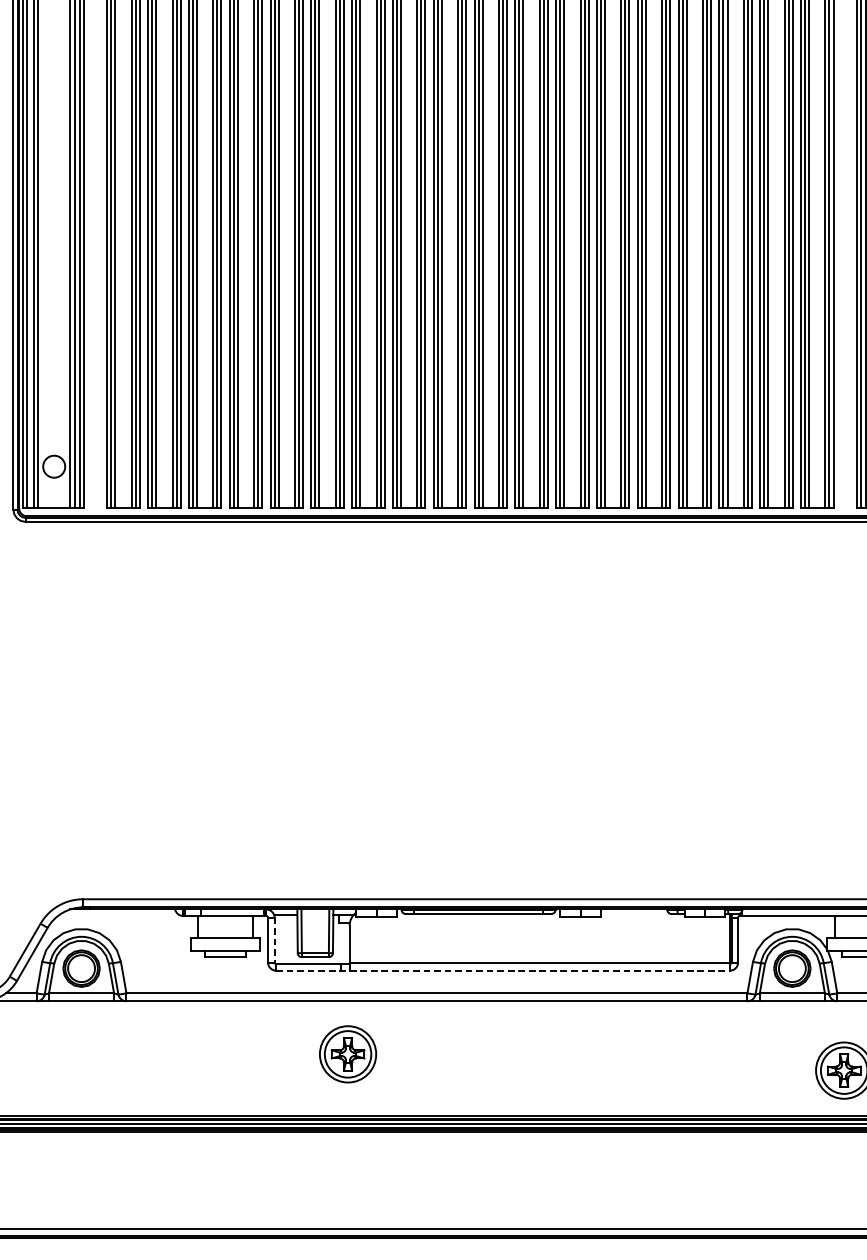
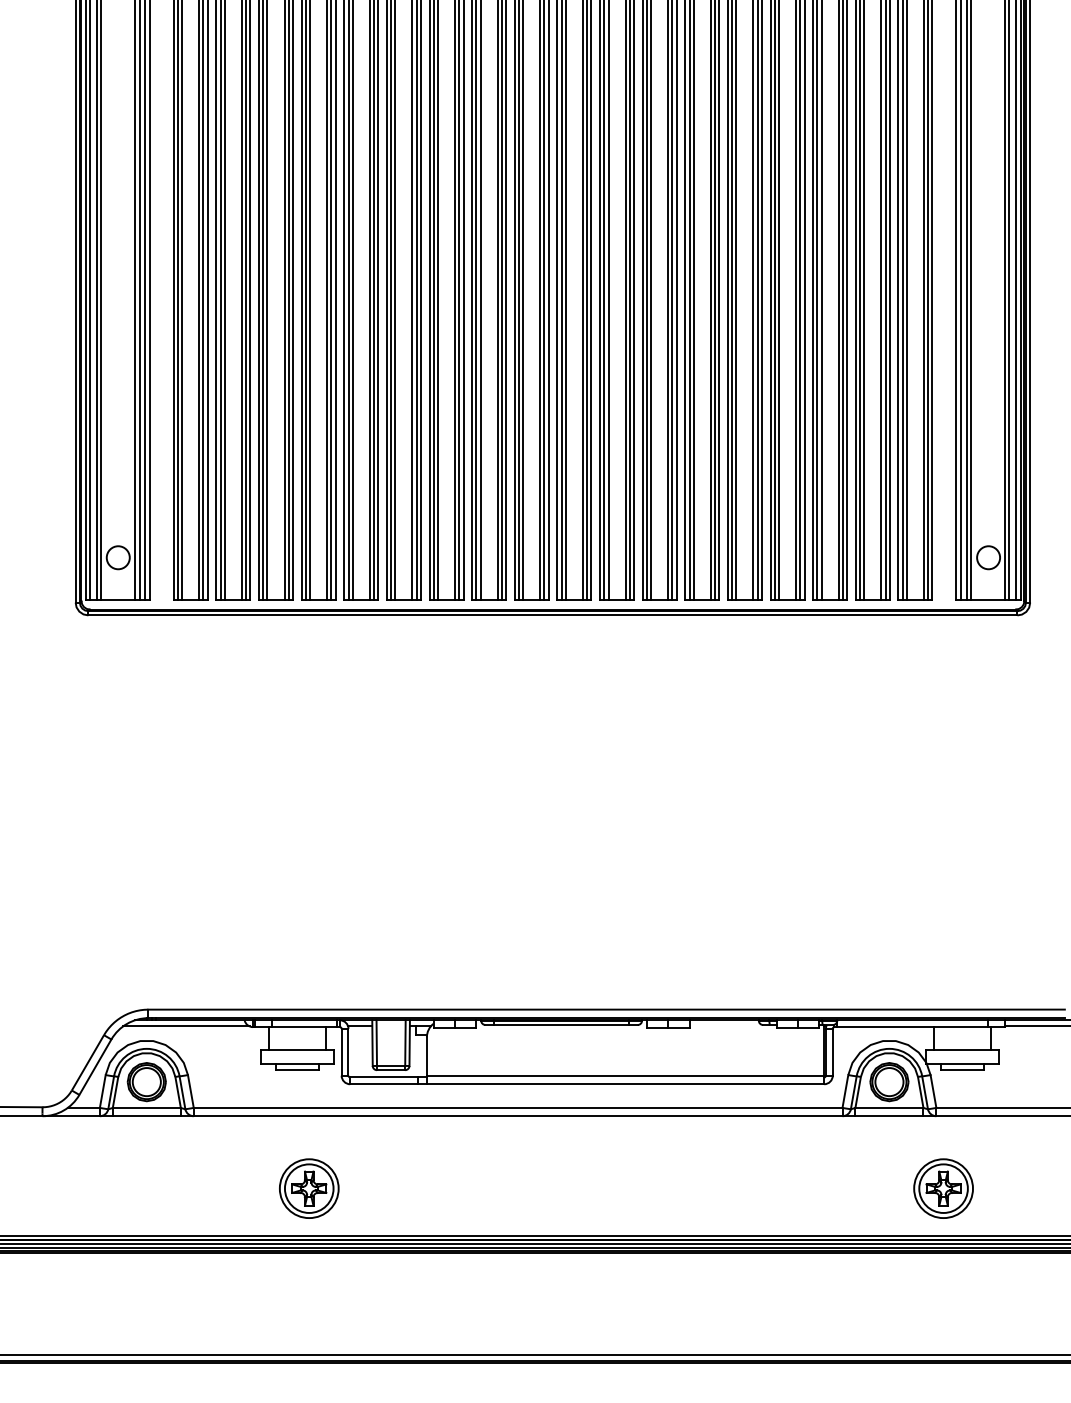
line: (119, 915) -> (186, 1026), added
line: (274, 940) -> (348, 1052), dashed -> solid
line: (503, 970) -> (587, 1084), dashed -> solid
part: (348, 1054) -> (309, 1188), moved

